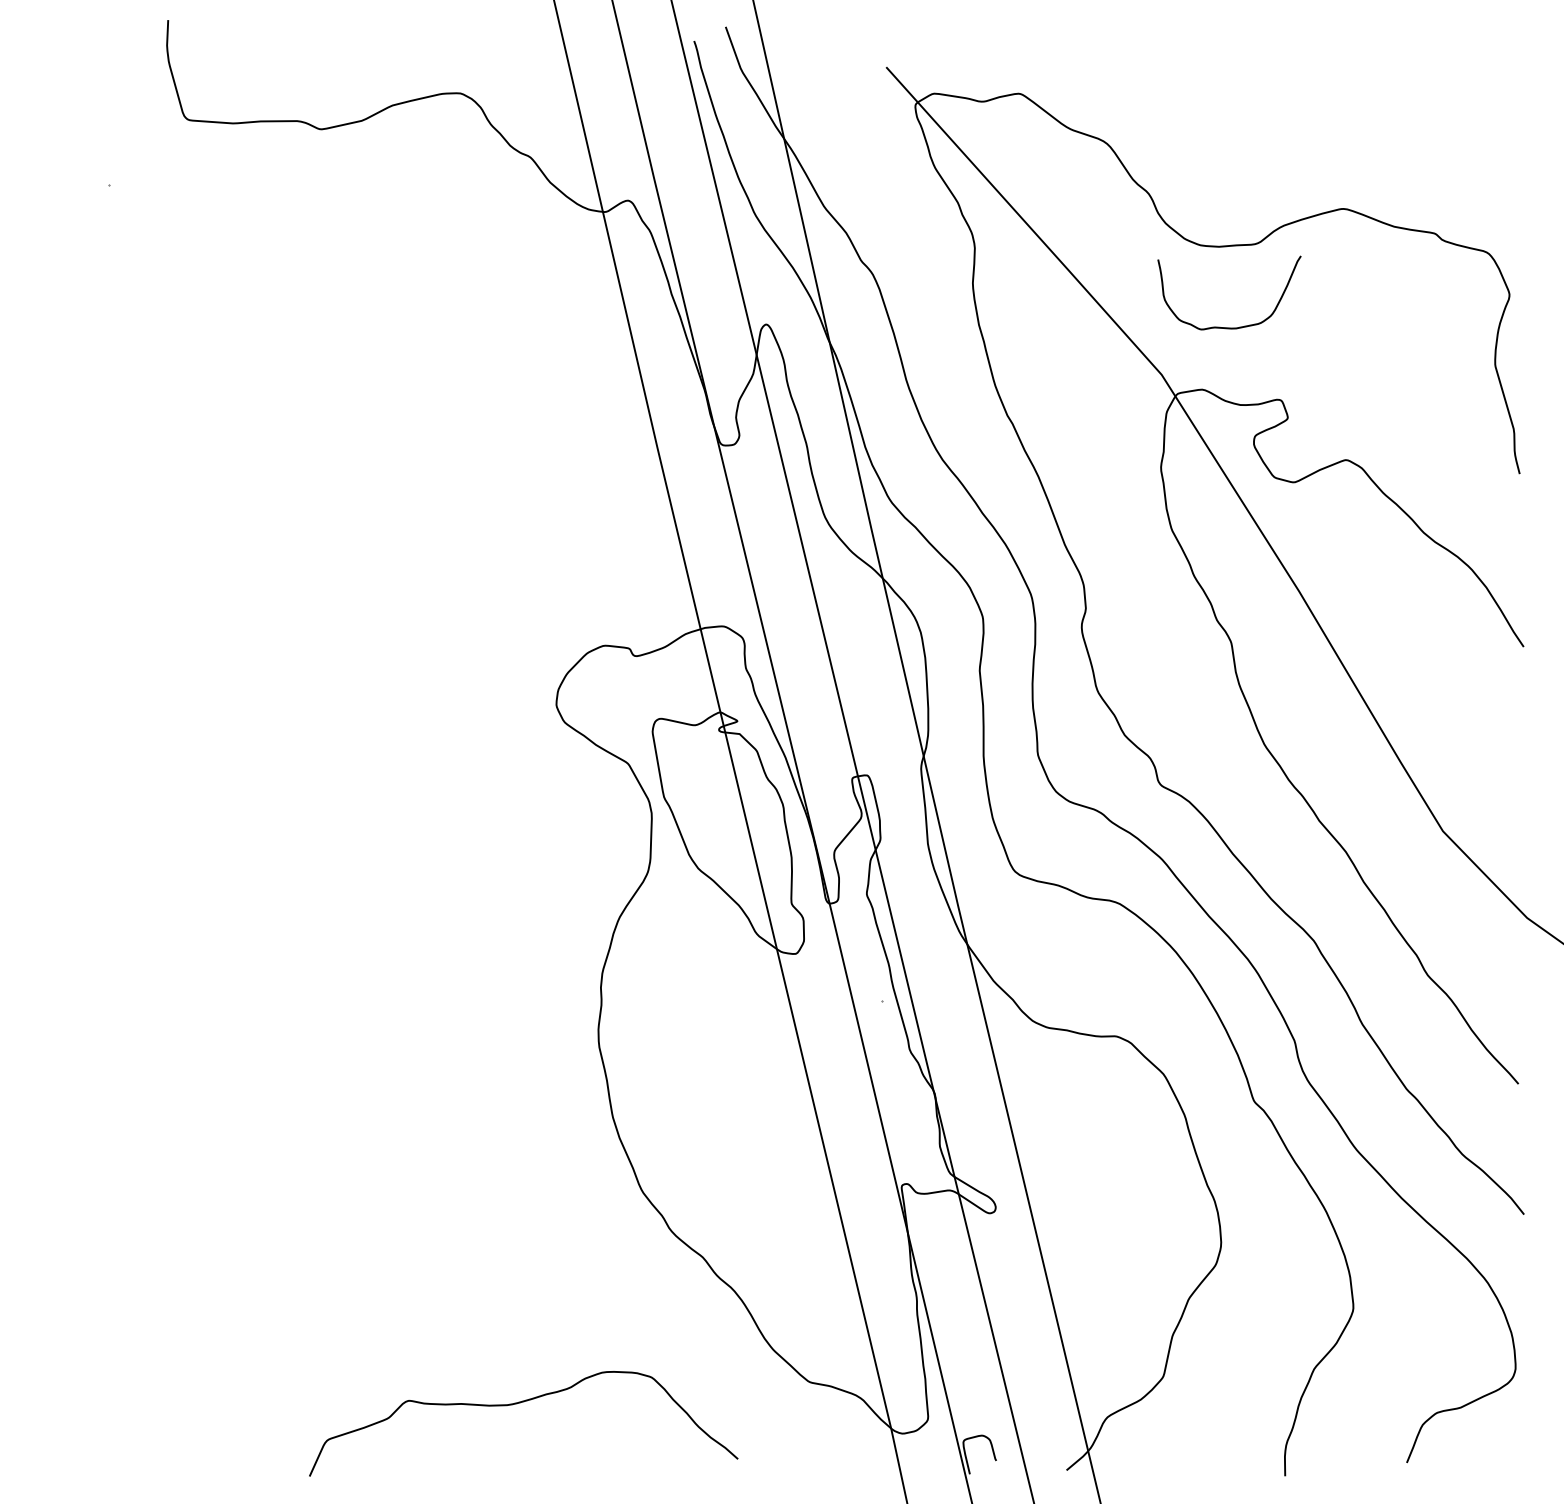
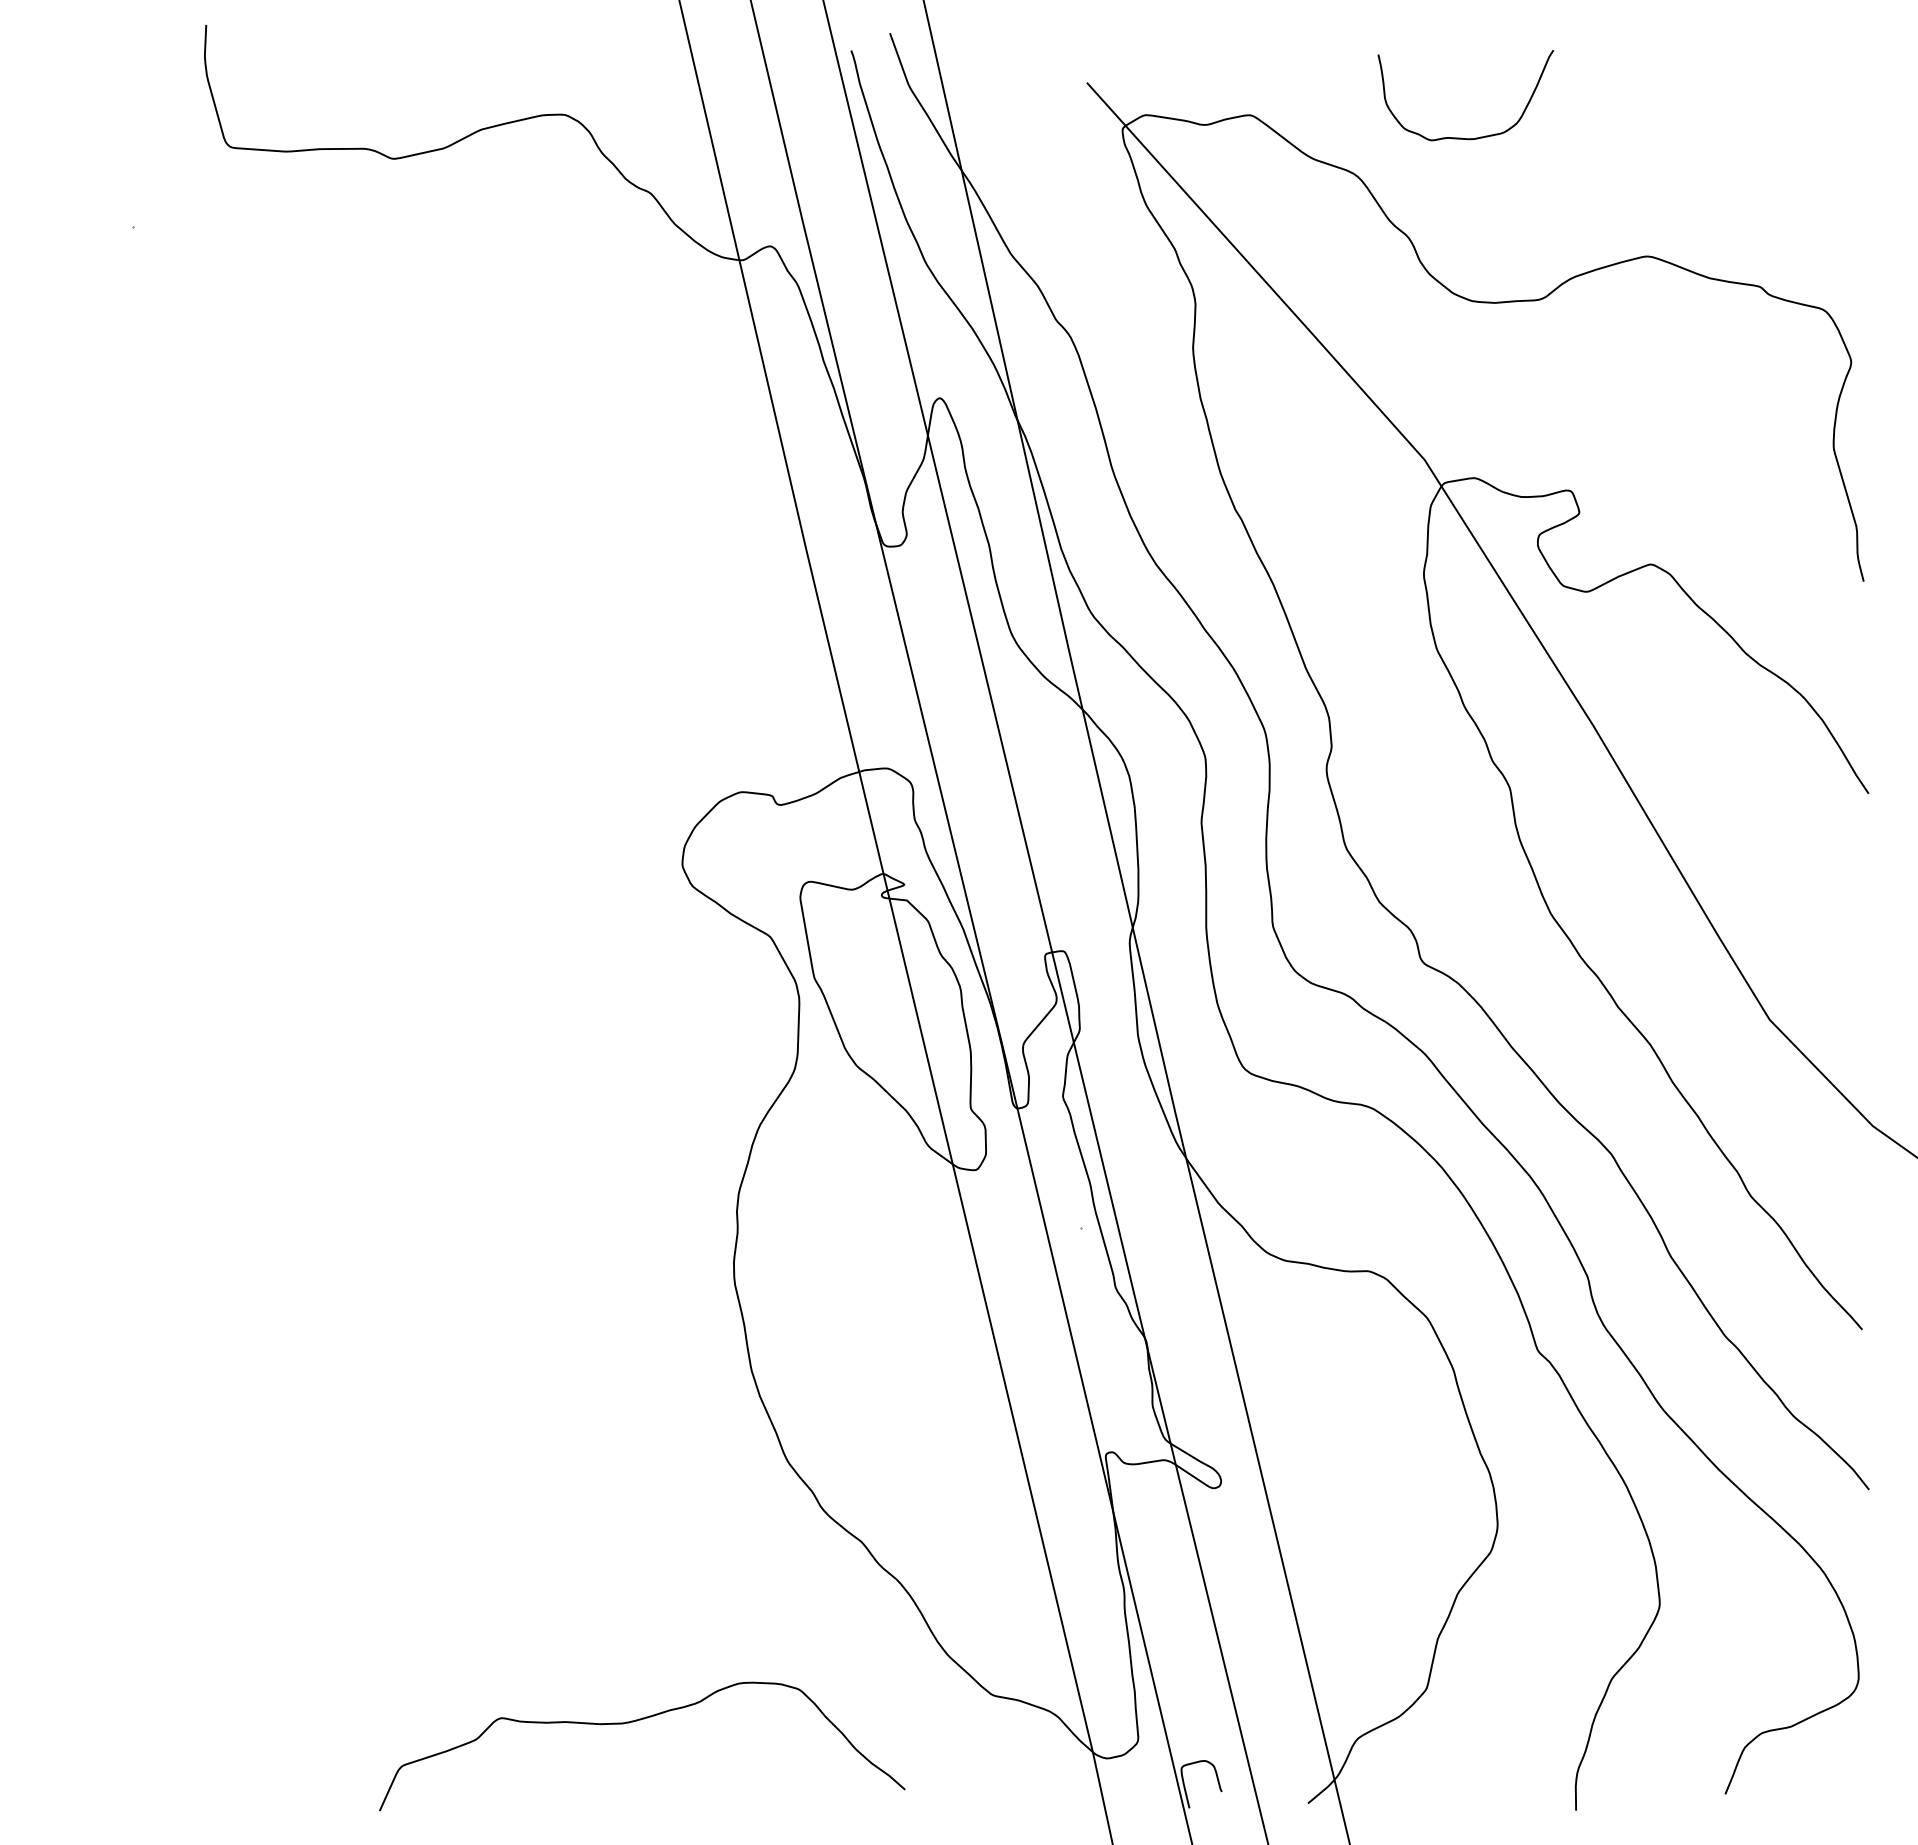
curve: (1225, 327) -> (1461, 137), moved

